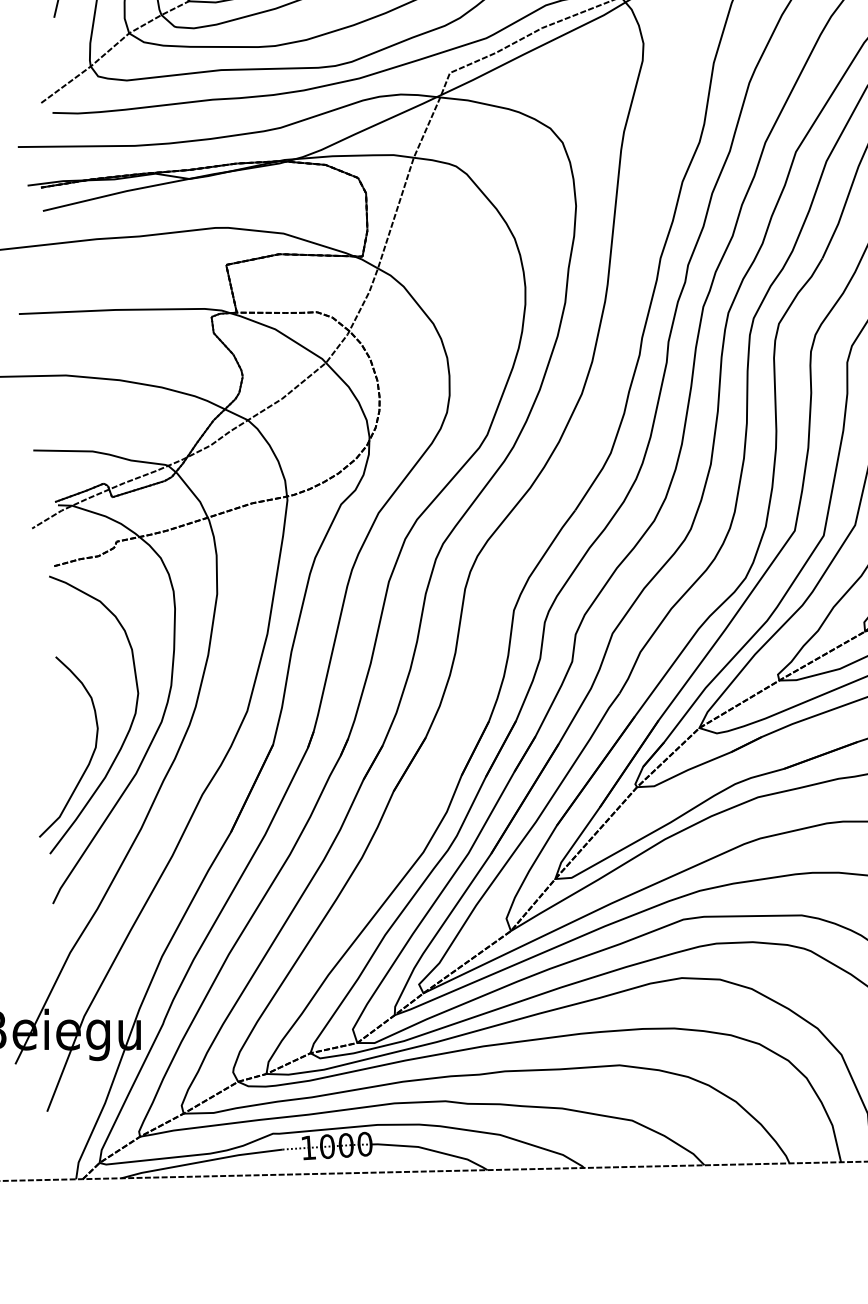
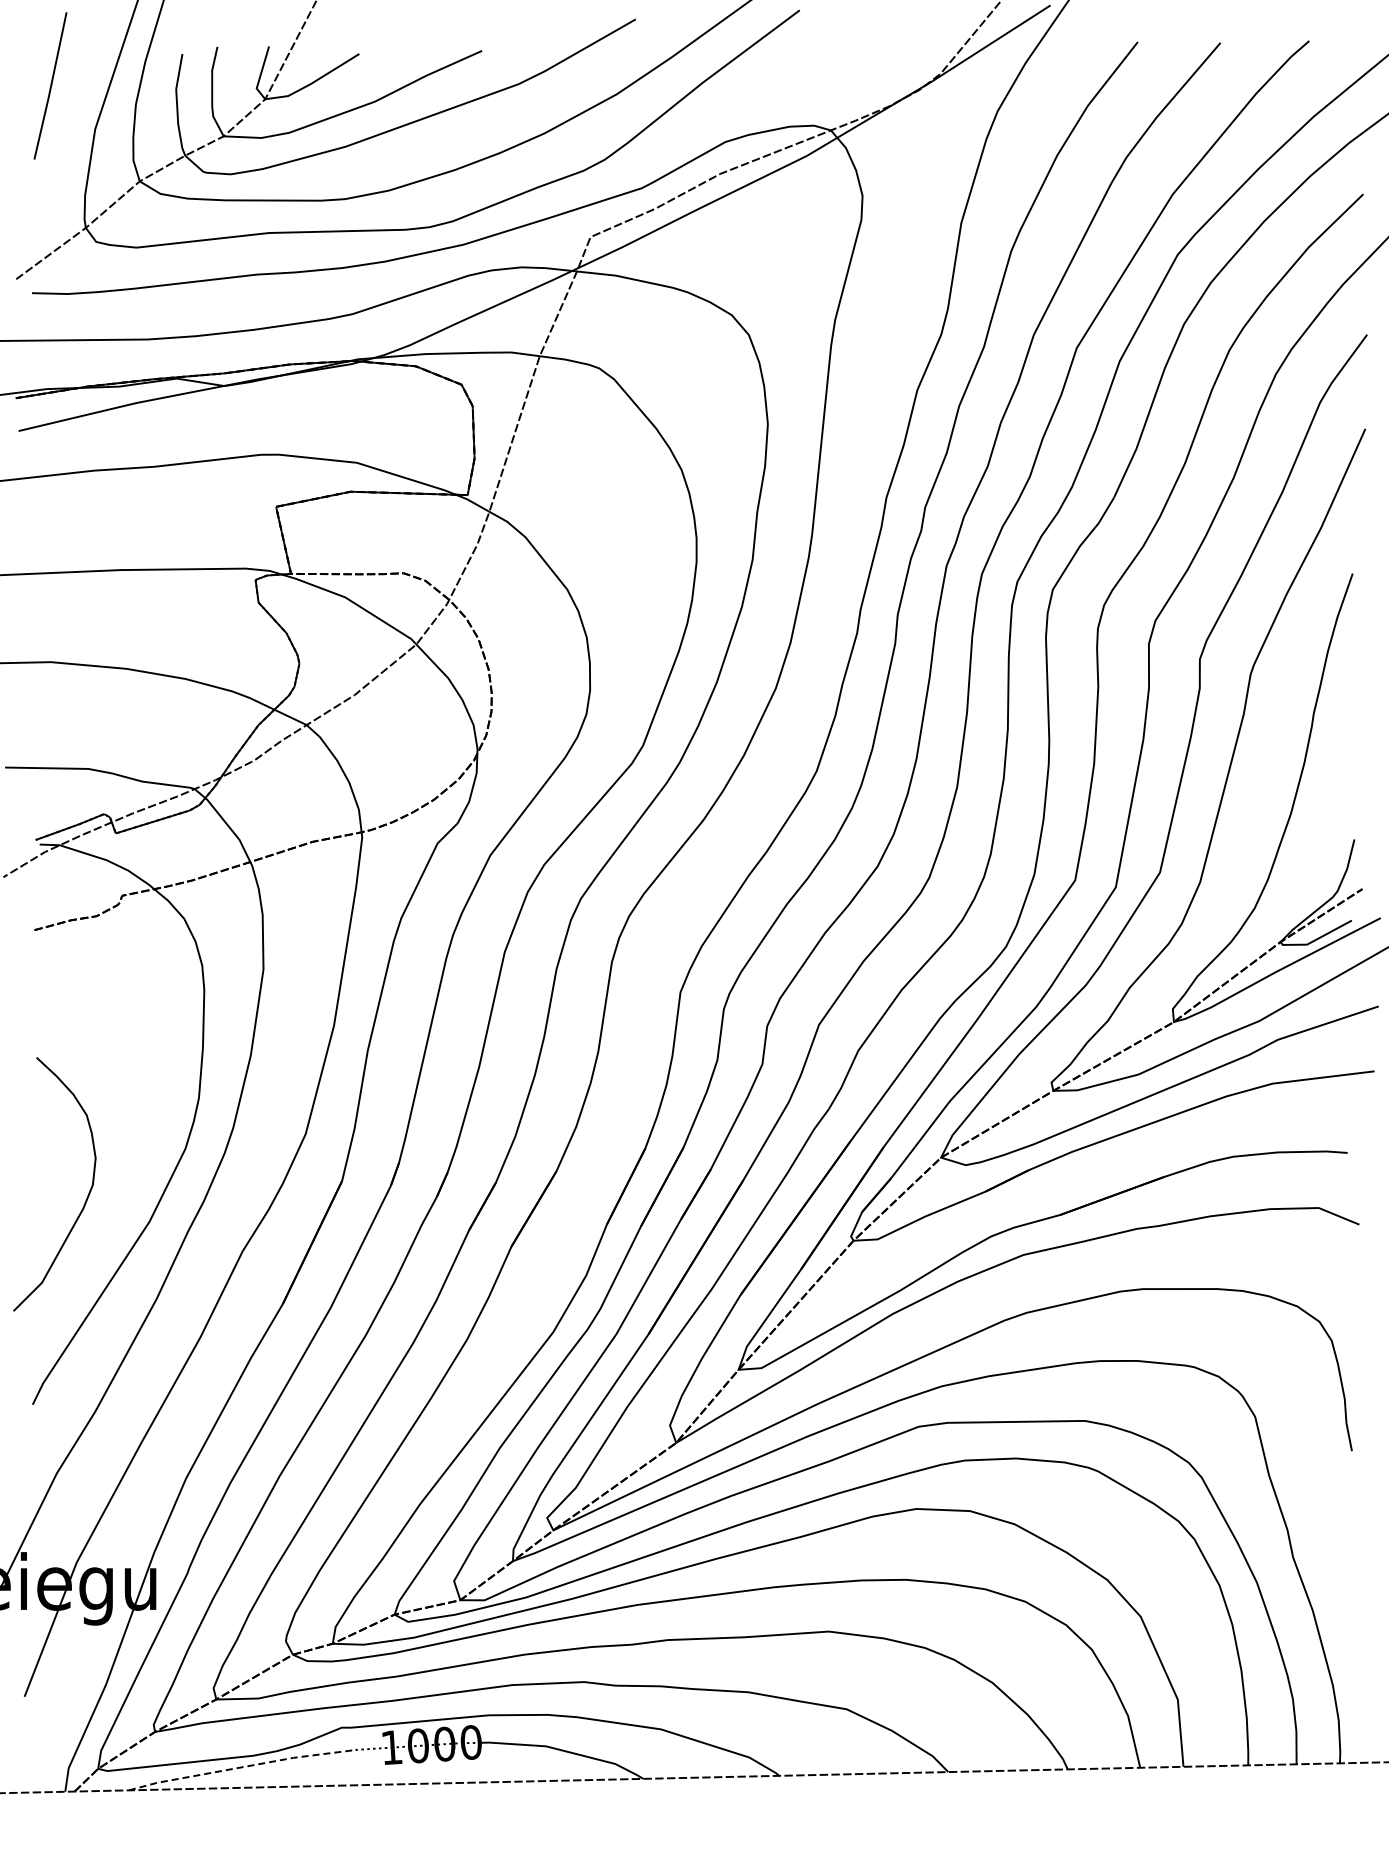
curve: (129, 727) -> (140, 1156), removed
line: (201, 1162) -> (241, 1767), solid -> dashed

